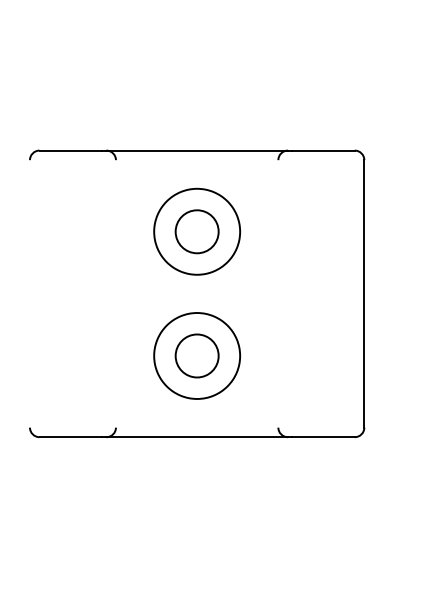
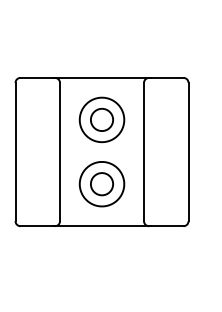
line: (29, 292) -> (15, 151), added
line: (116, 292) -> (60, 151), added
line: (279, 292) -> (144, 151), added

